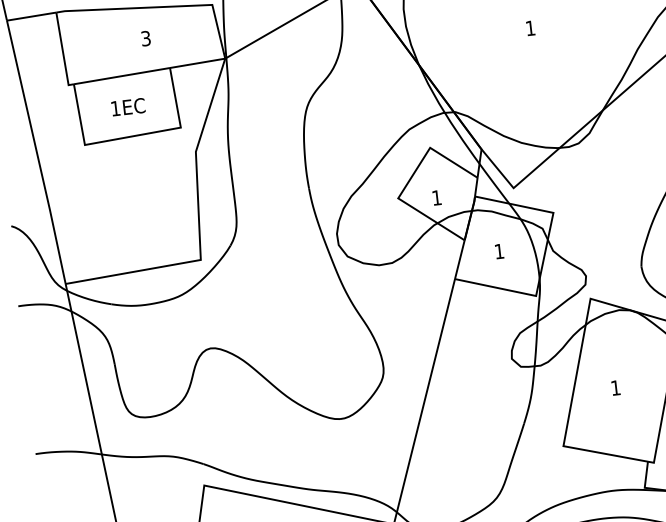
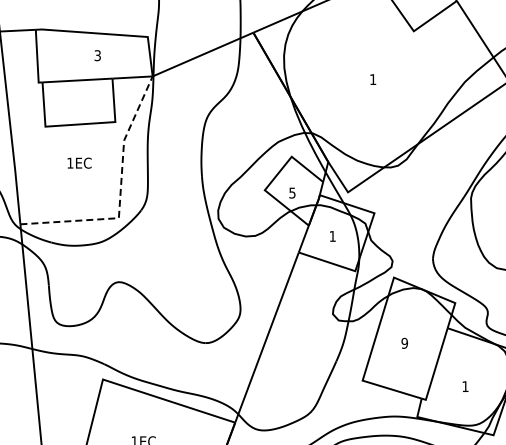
text: (128, 106) -> (79, 162), moved
text: (436, 197) -> (292, 192), 1 -> 5
line: (199, 225) -> (120, 193), solid -> dashed
text: (615, 386) -> (404, 342), 1 -> 9

